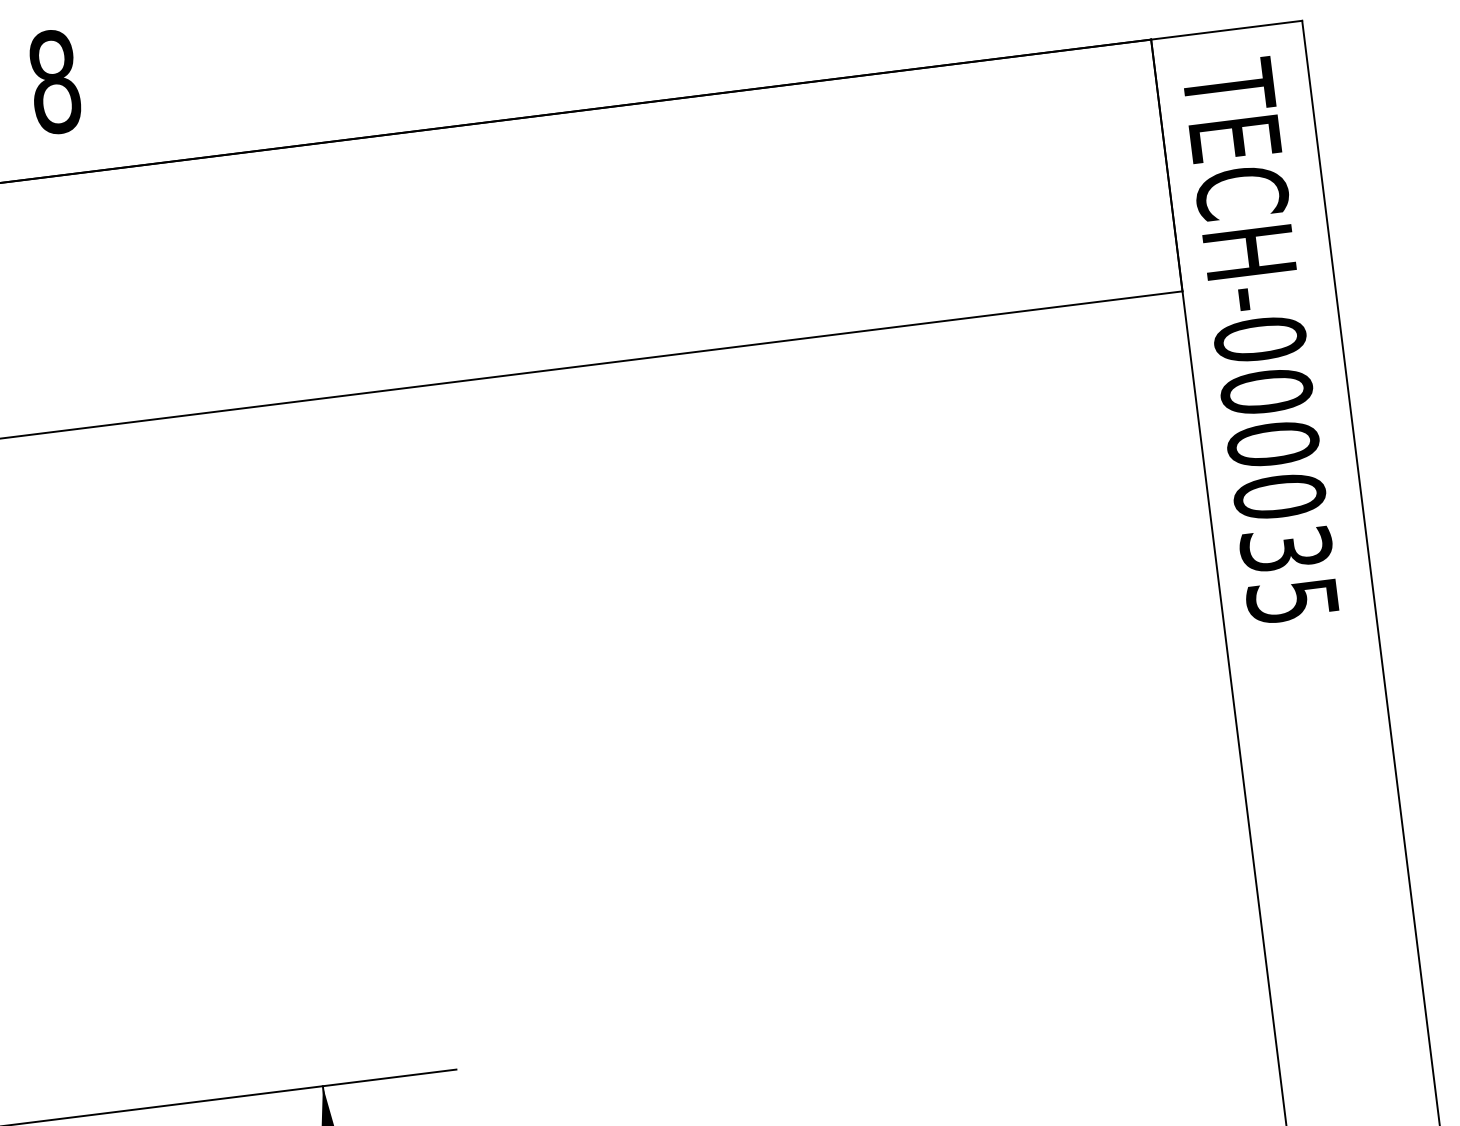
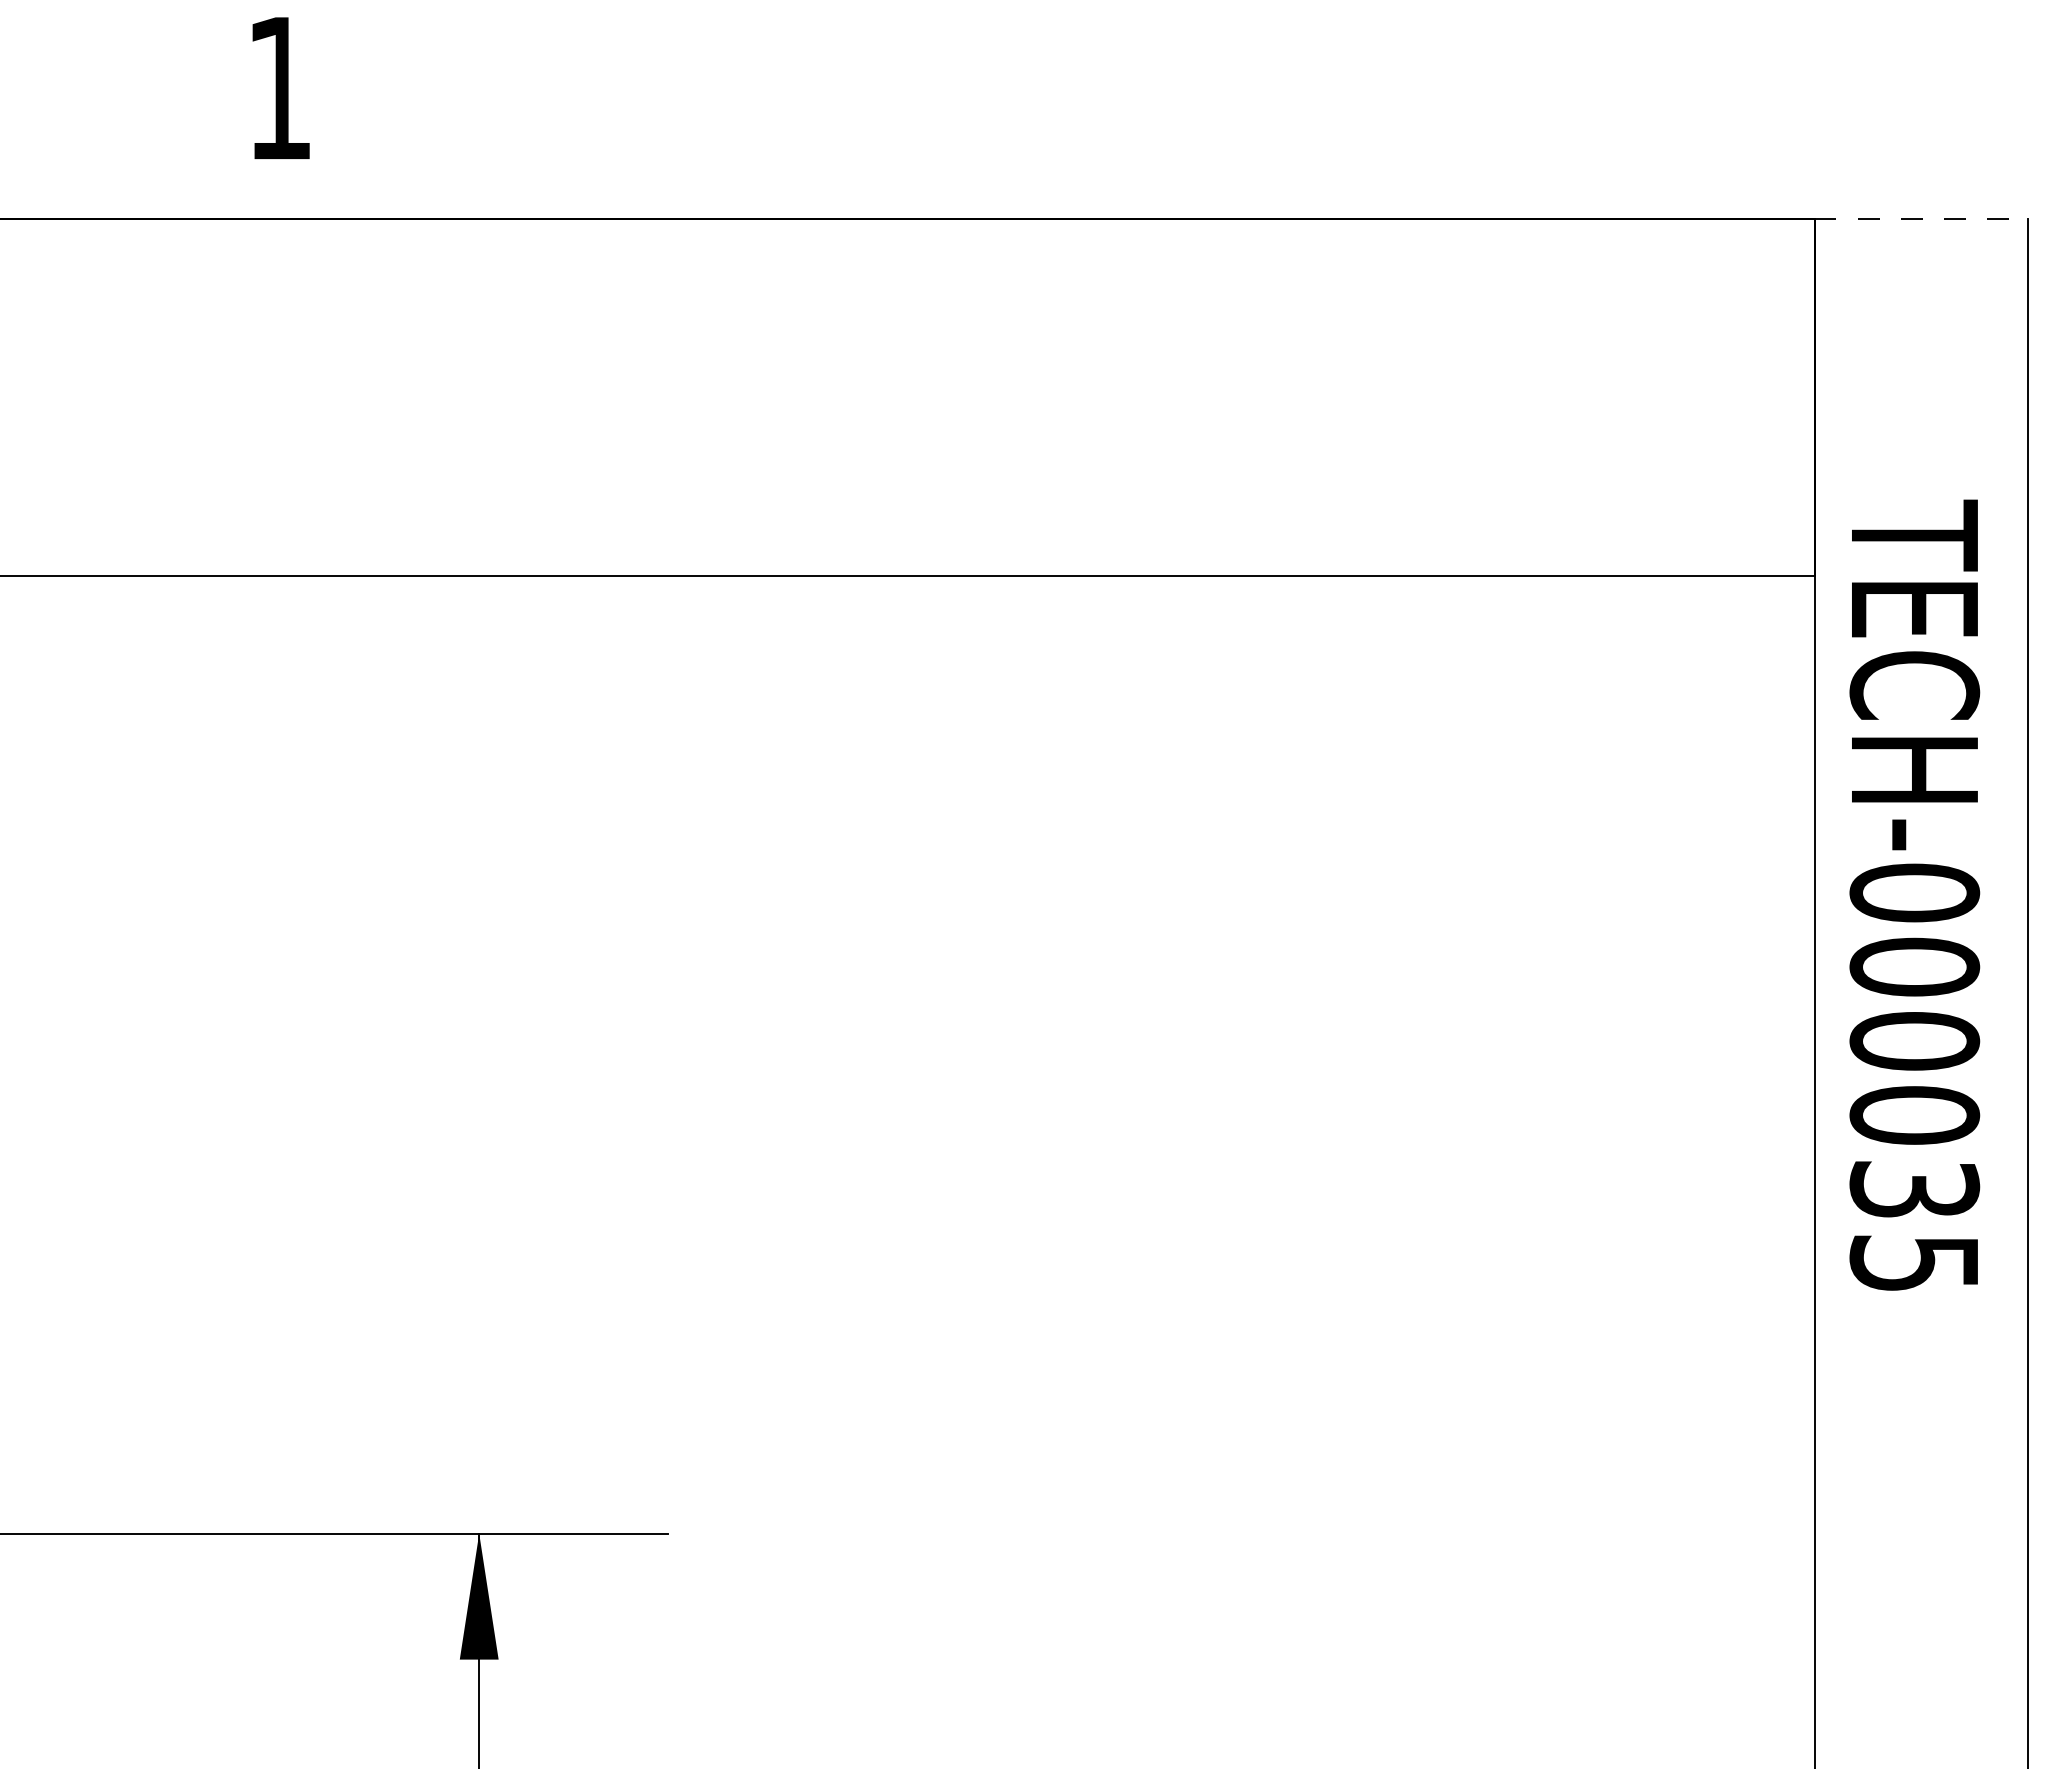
line: (1226, 30) -> (1921, 219), solid -> dashed
text: (54, 81) -> (279, 87), 8 -> 1
text: (1260, 340) -> (1914, 894), moved

